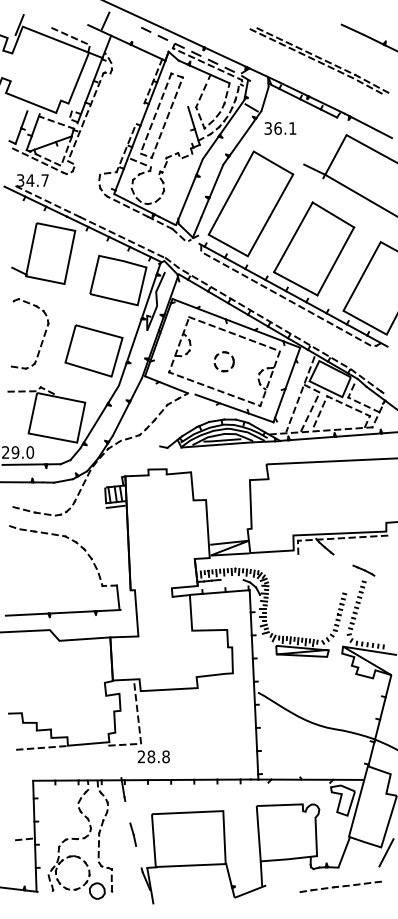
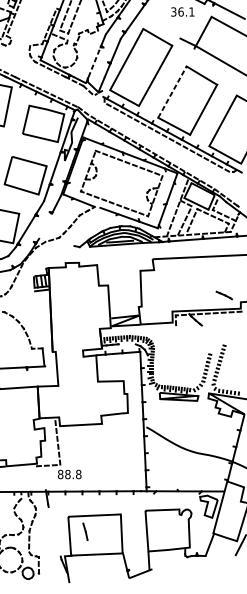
text: (280, 128) -> (182, 11), moved
line: (188, 194) -> (95, 60), solid -> dashed
line: (293, 237) -> (172, 92), solid -> dashed
part: (216, 358) -> (115, 181), removed
line: (120, 419) -> (45, 226), removed
line: (363, 570) -> (224, 295), moved
text: (141, 756) -> (60, 474), 28.8 -> 88.8
line: (132, 834) -> (84, 531), moved
part: (340, 886) -> (207, 569), removed

